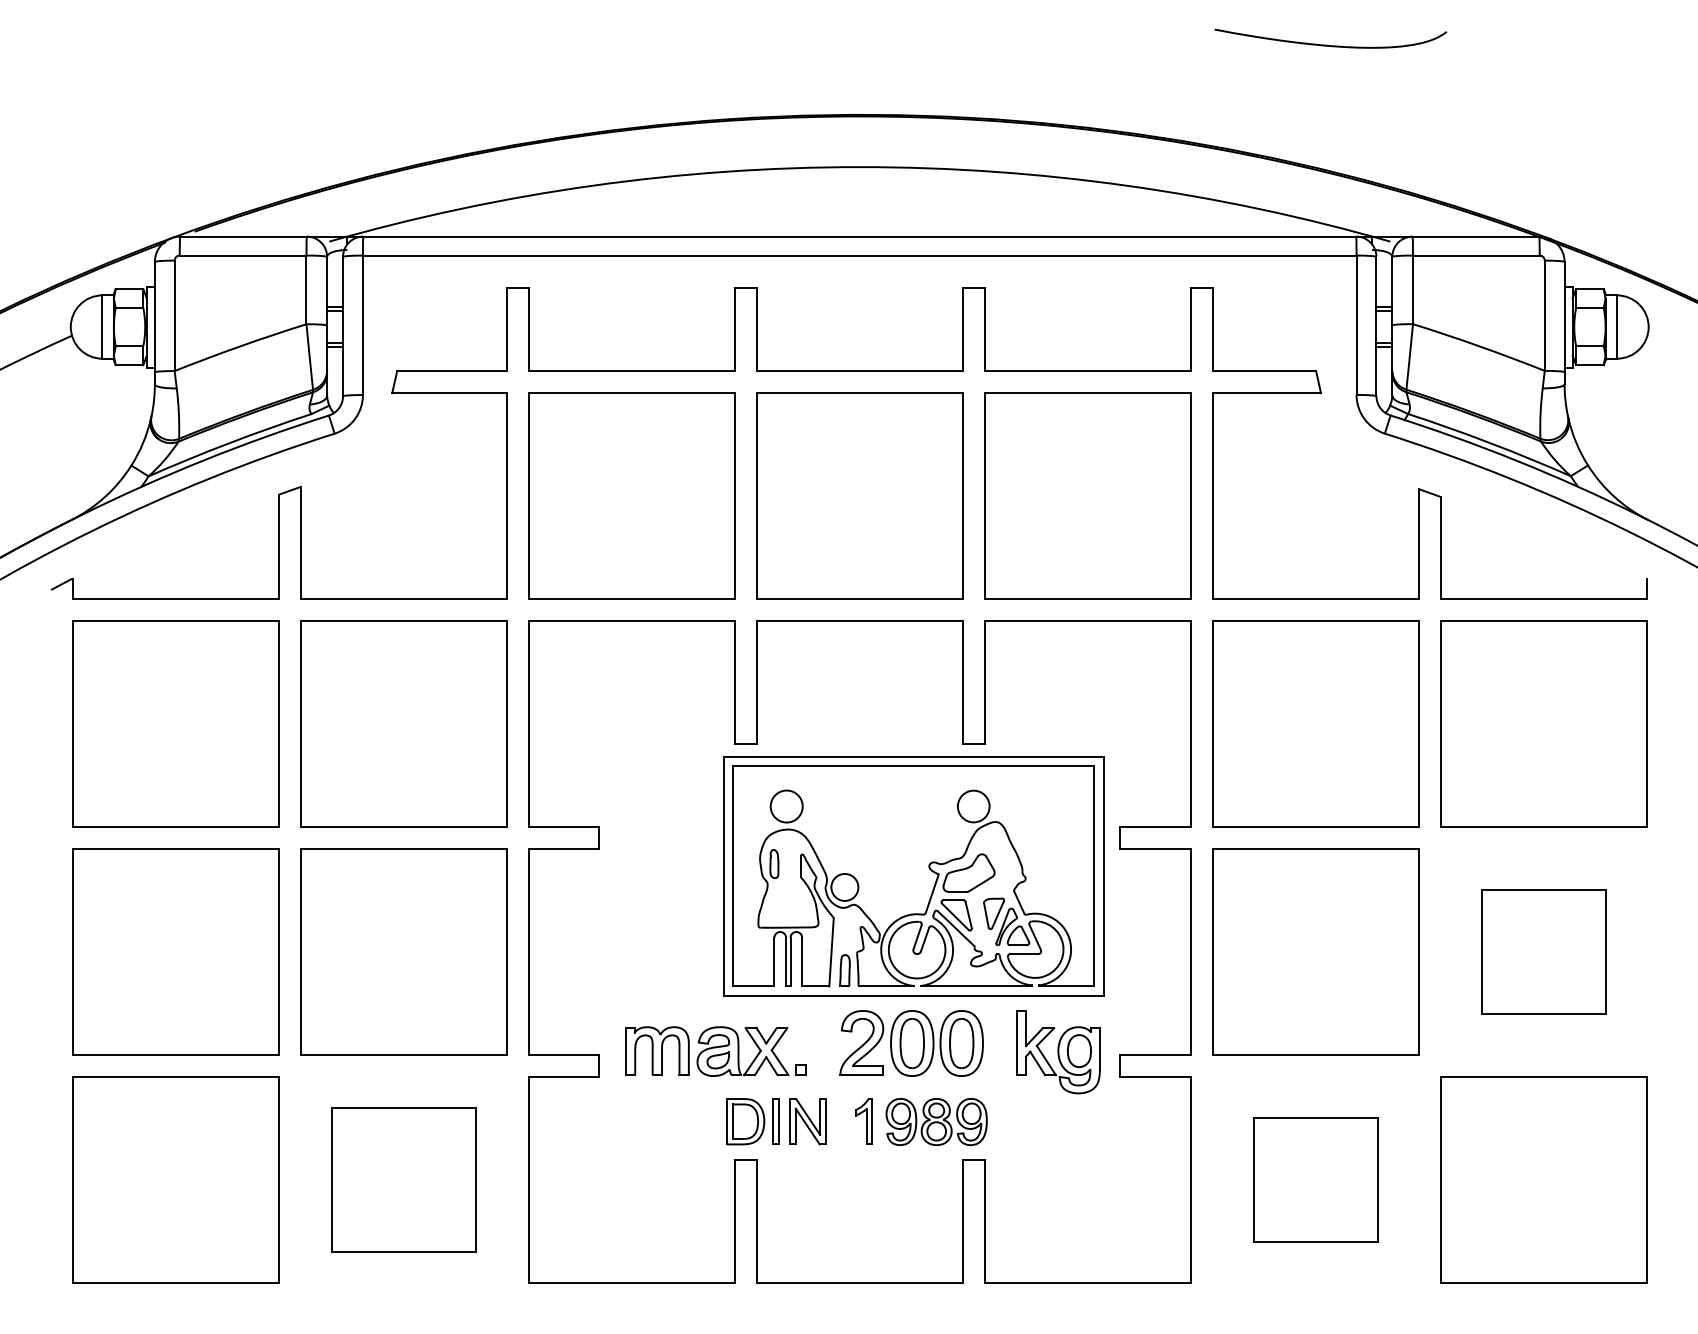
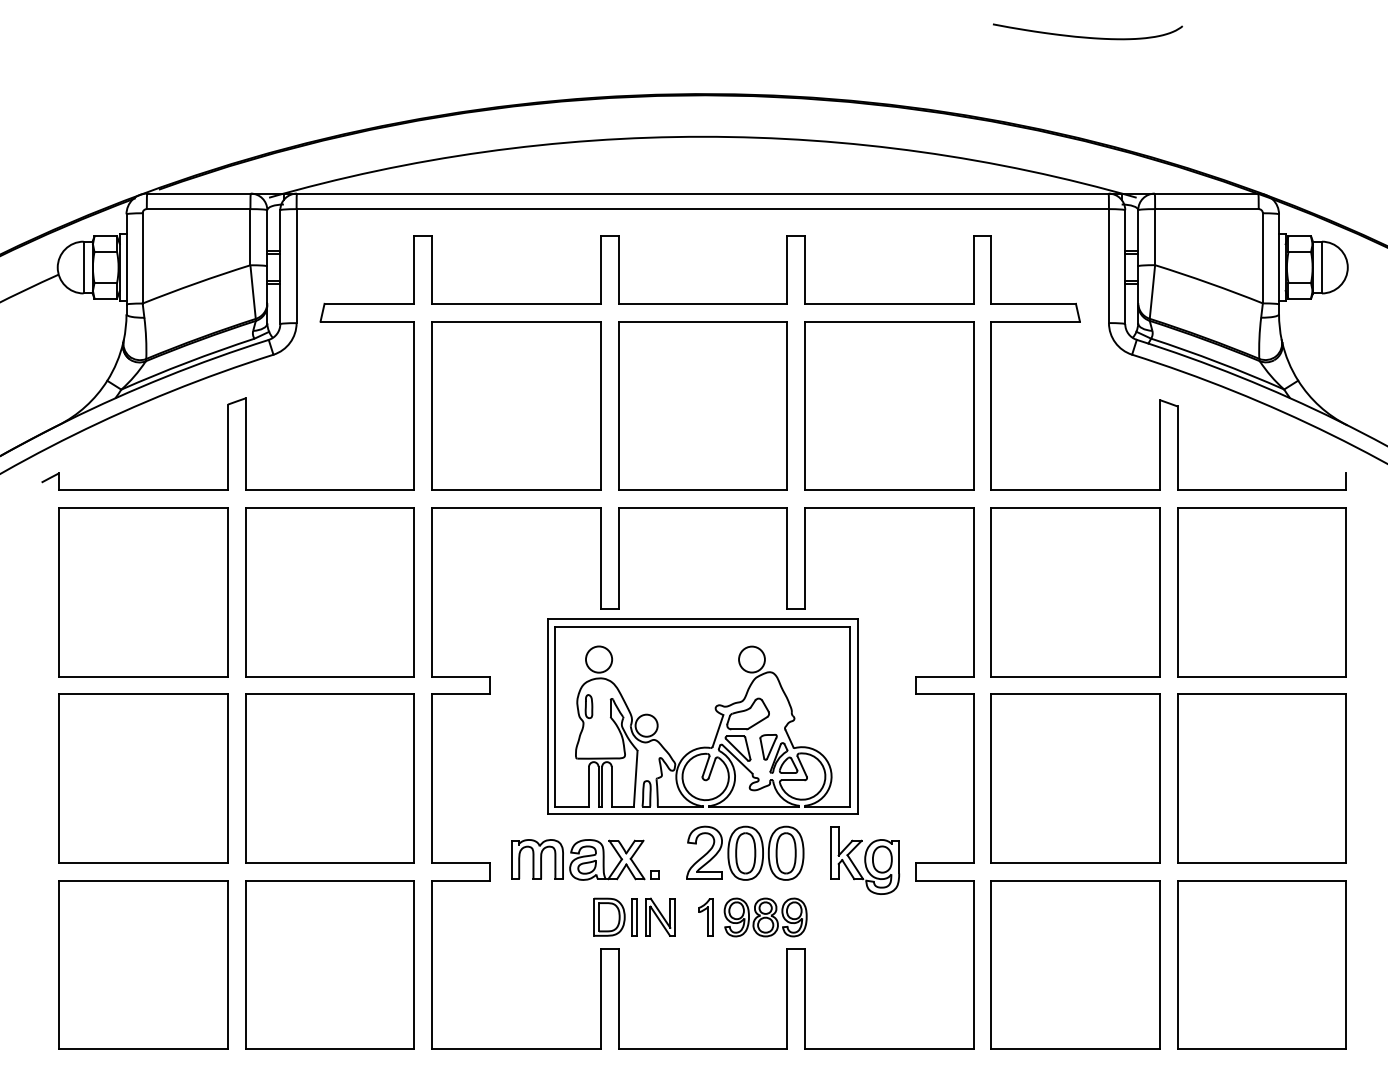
part: (913, 876) -> (702, 716), moved
part: (1543, 951) -> (1261, 778), size x1.67
part: (403, 1179) -> (329, 964), size x1.43
part: (1315, 1179) -> (1075, 964), size x1.67

